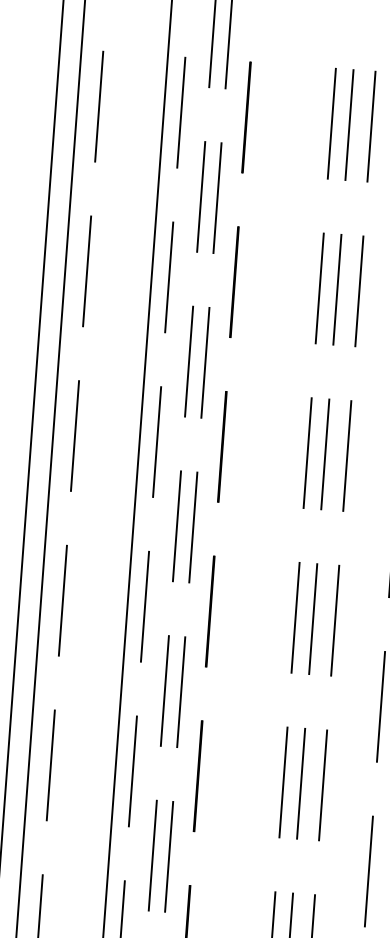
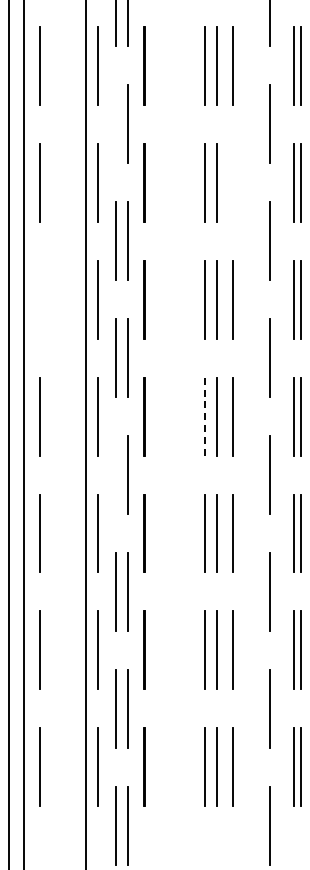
line: (201, 197) -> (116, 124), removed
line: (358, 290) -> (232, 182), removed
line: (74, 435) -> (39, 299), removed
line: (295, 617) -> (204, 416), solid -> dashed
line: (164, 691) -> (116, 475), removed

